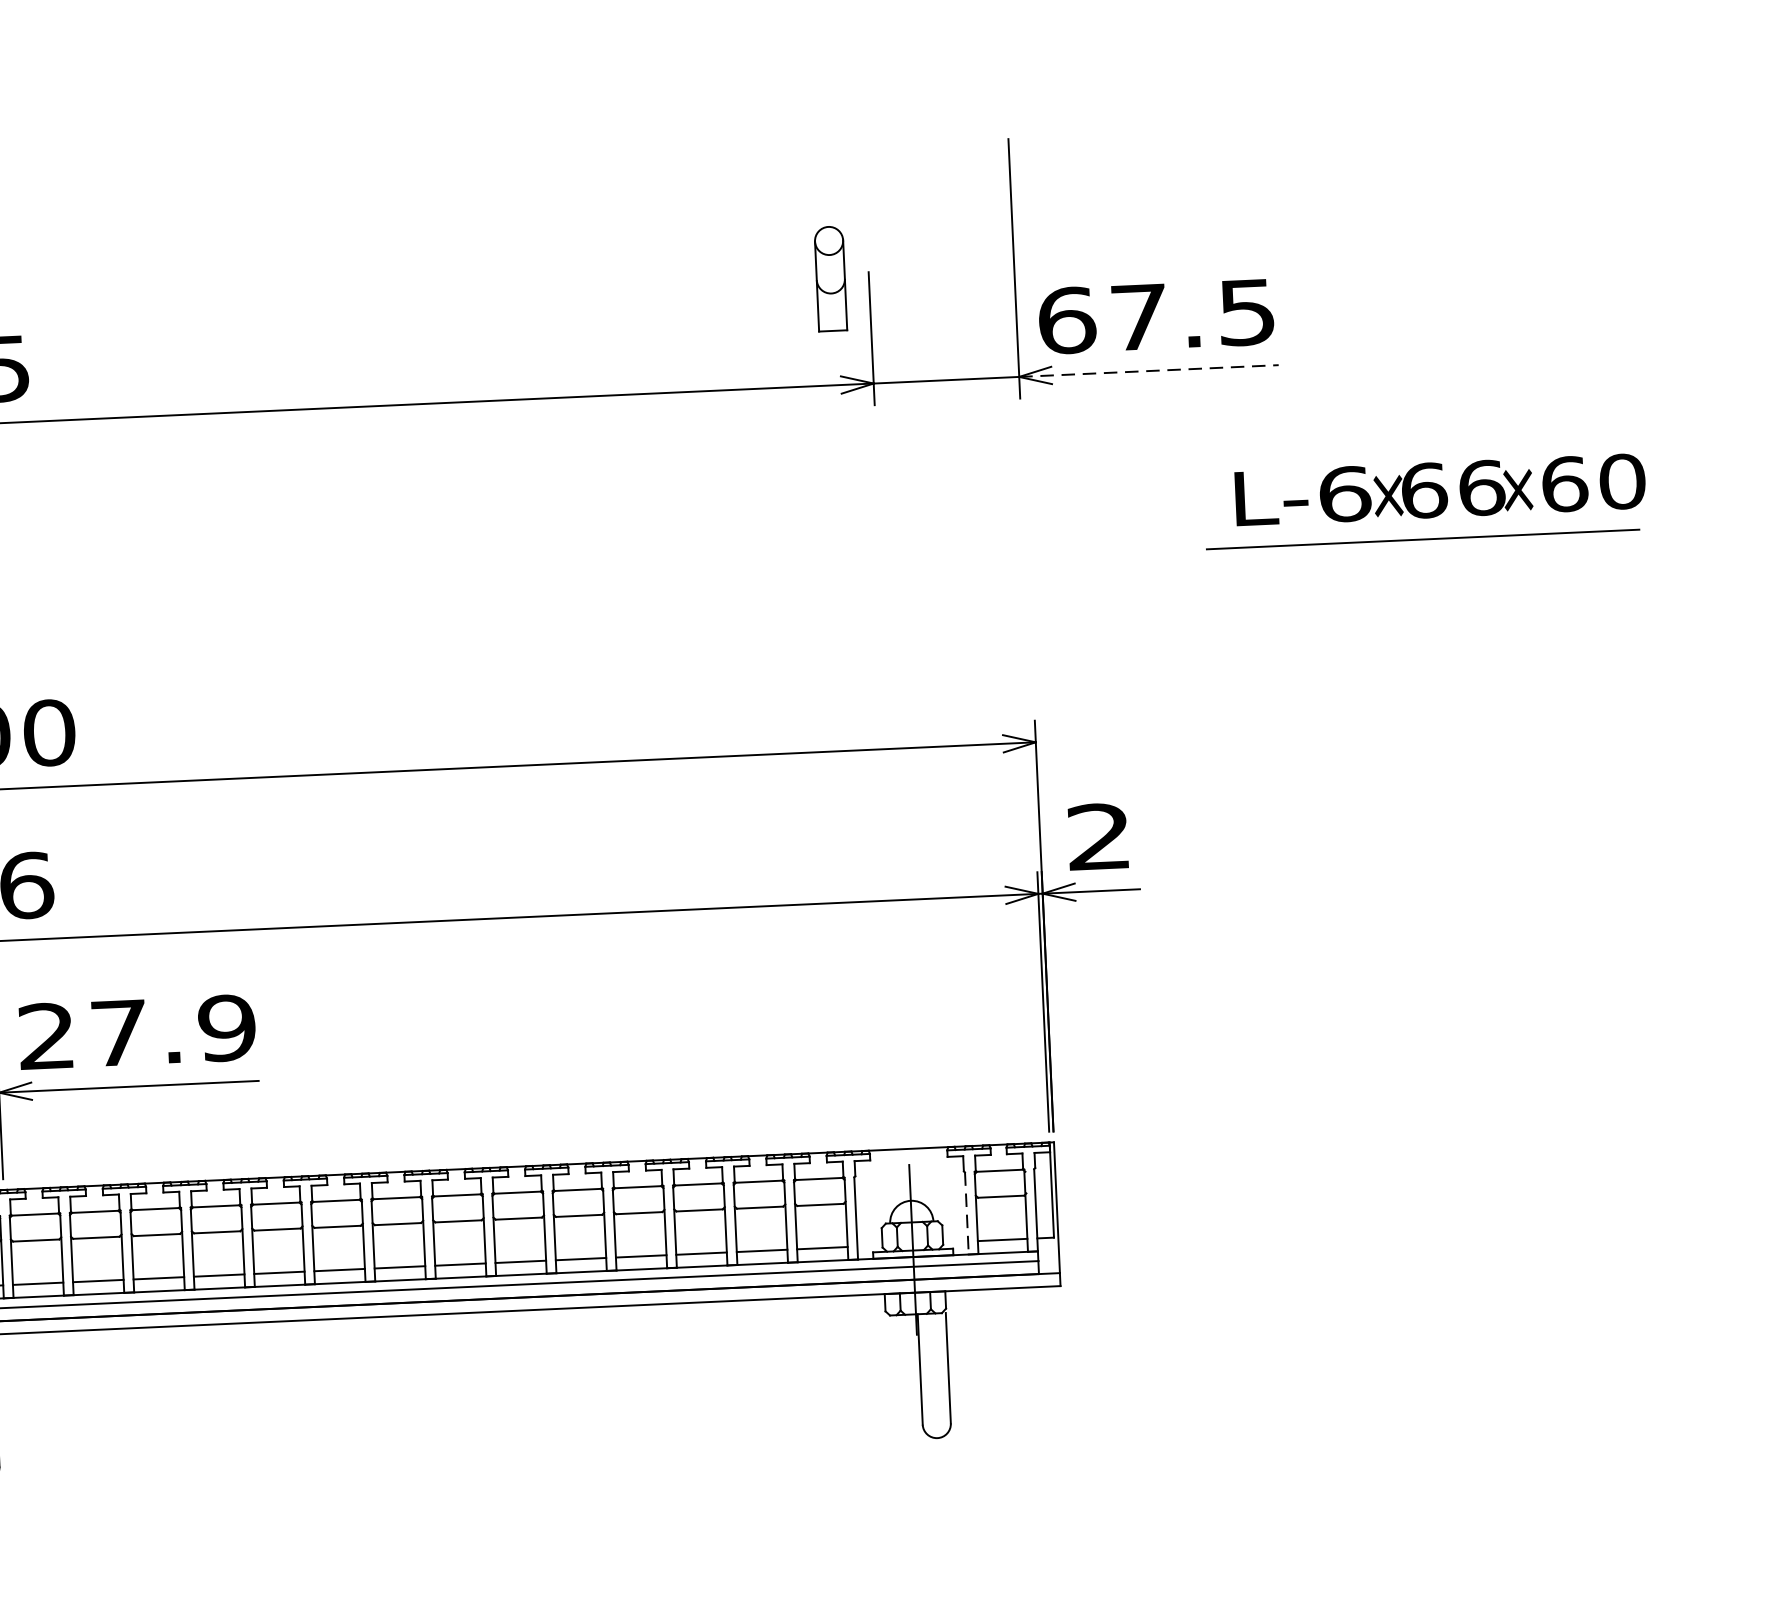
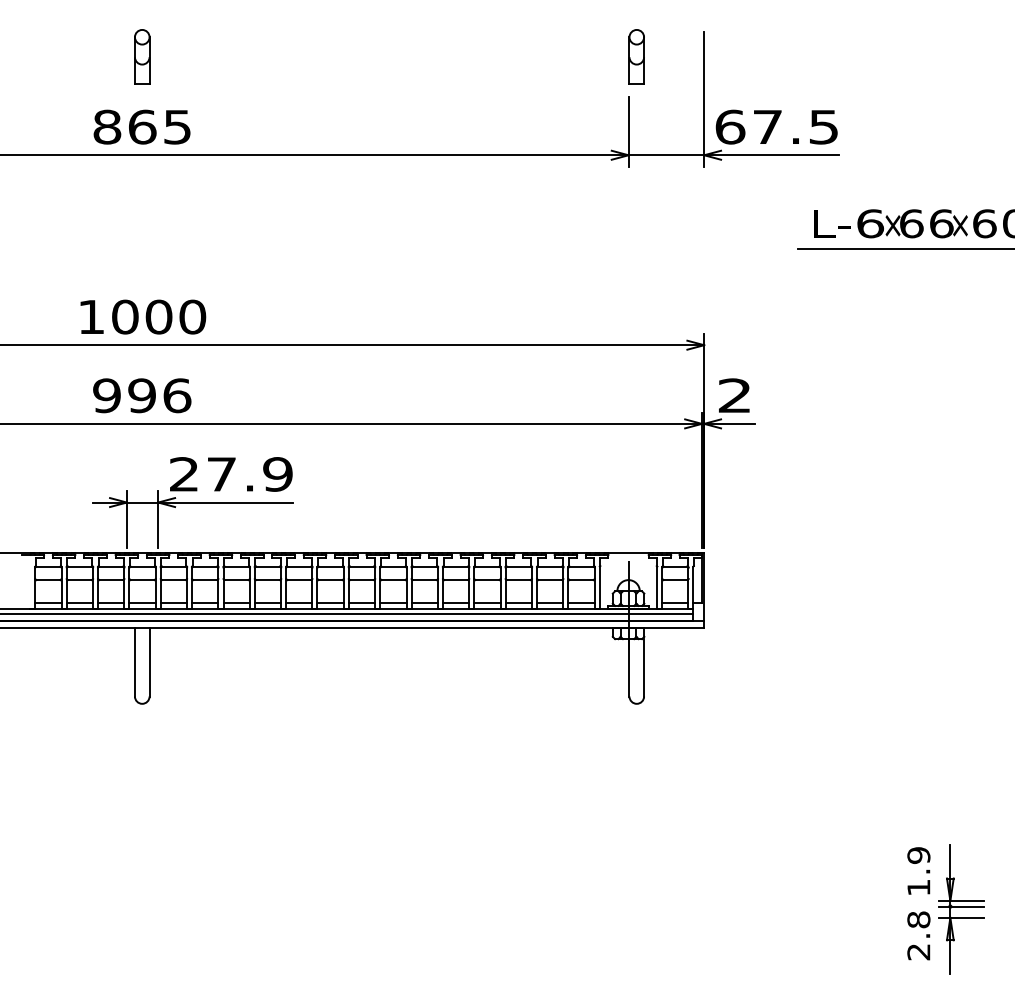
part: (830, 278) -> (636, 56), moved
line: (1150, 371) -> (772, 155), dashed -> solid
line: (967, 1214) -> (657, 588), dashed -> solid

